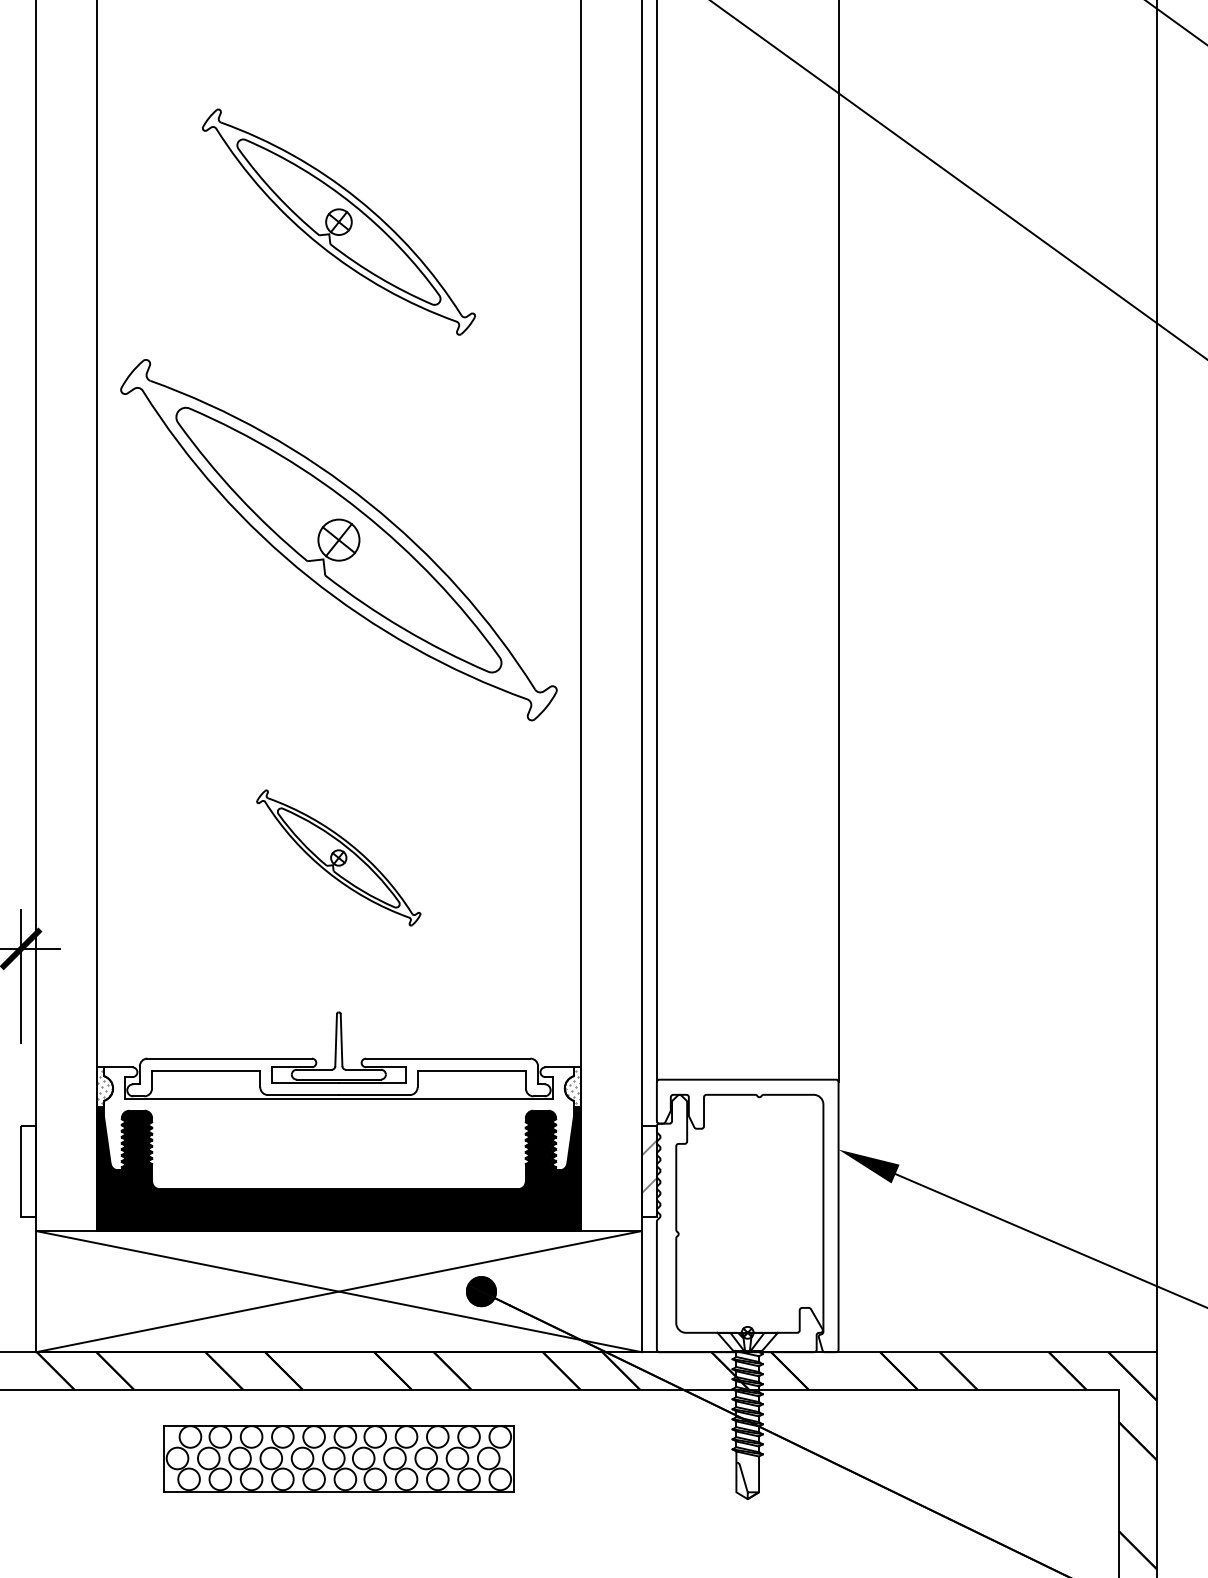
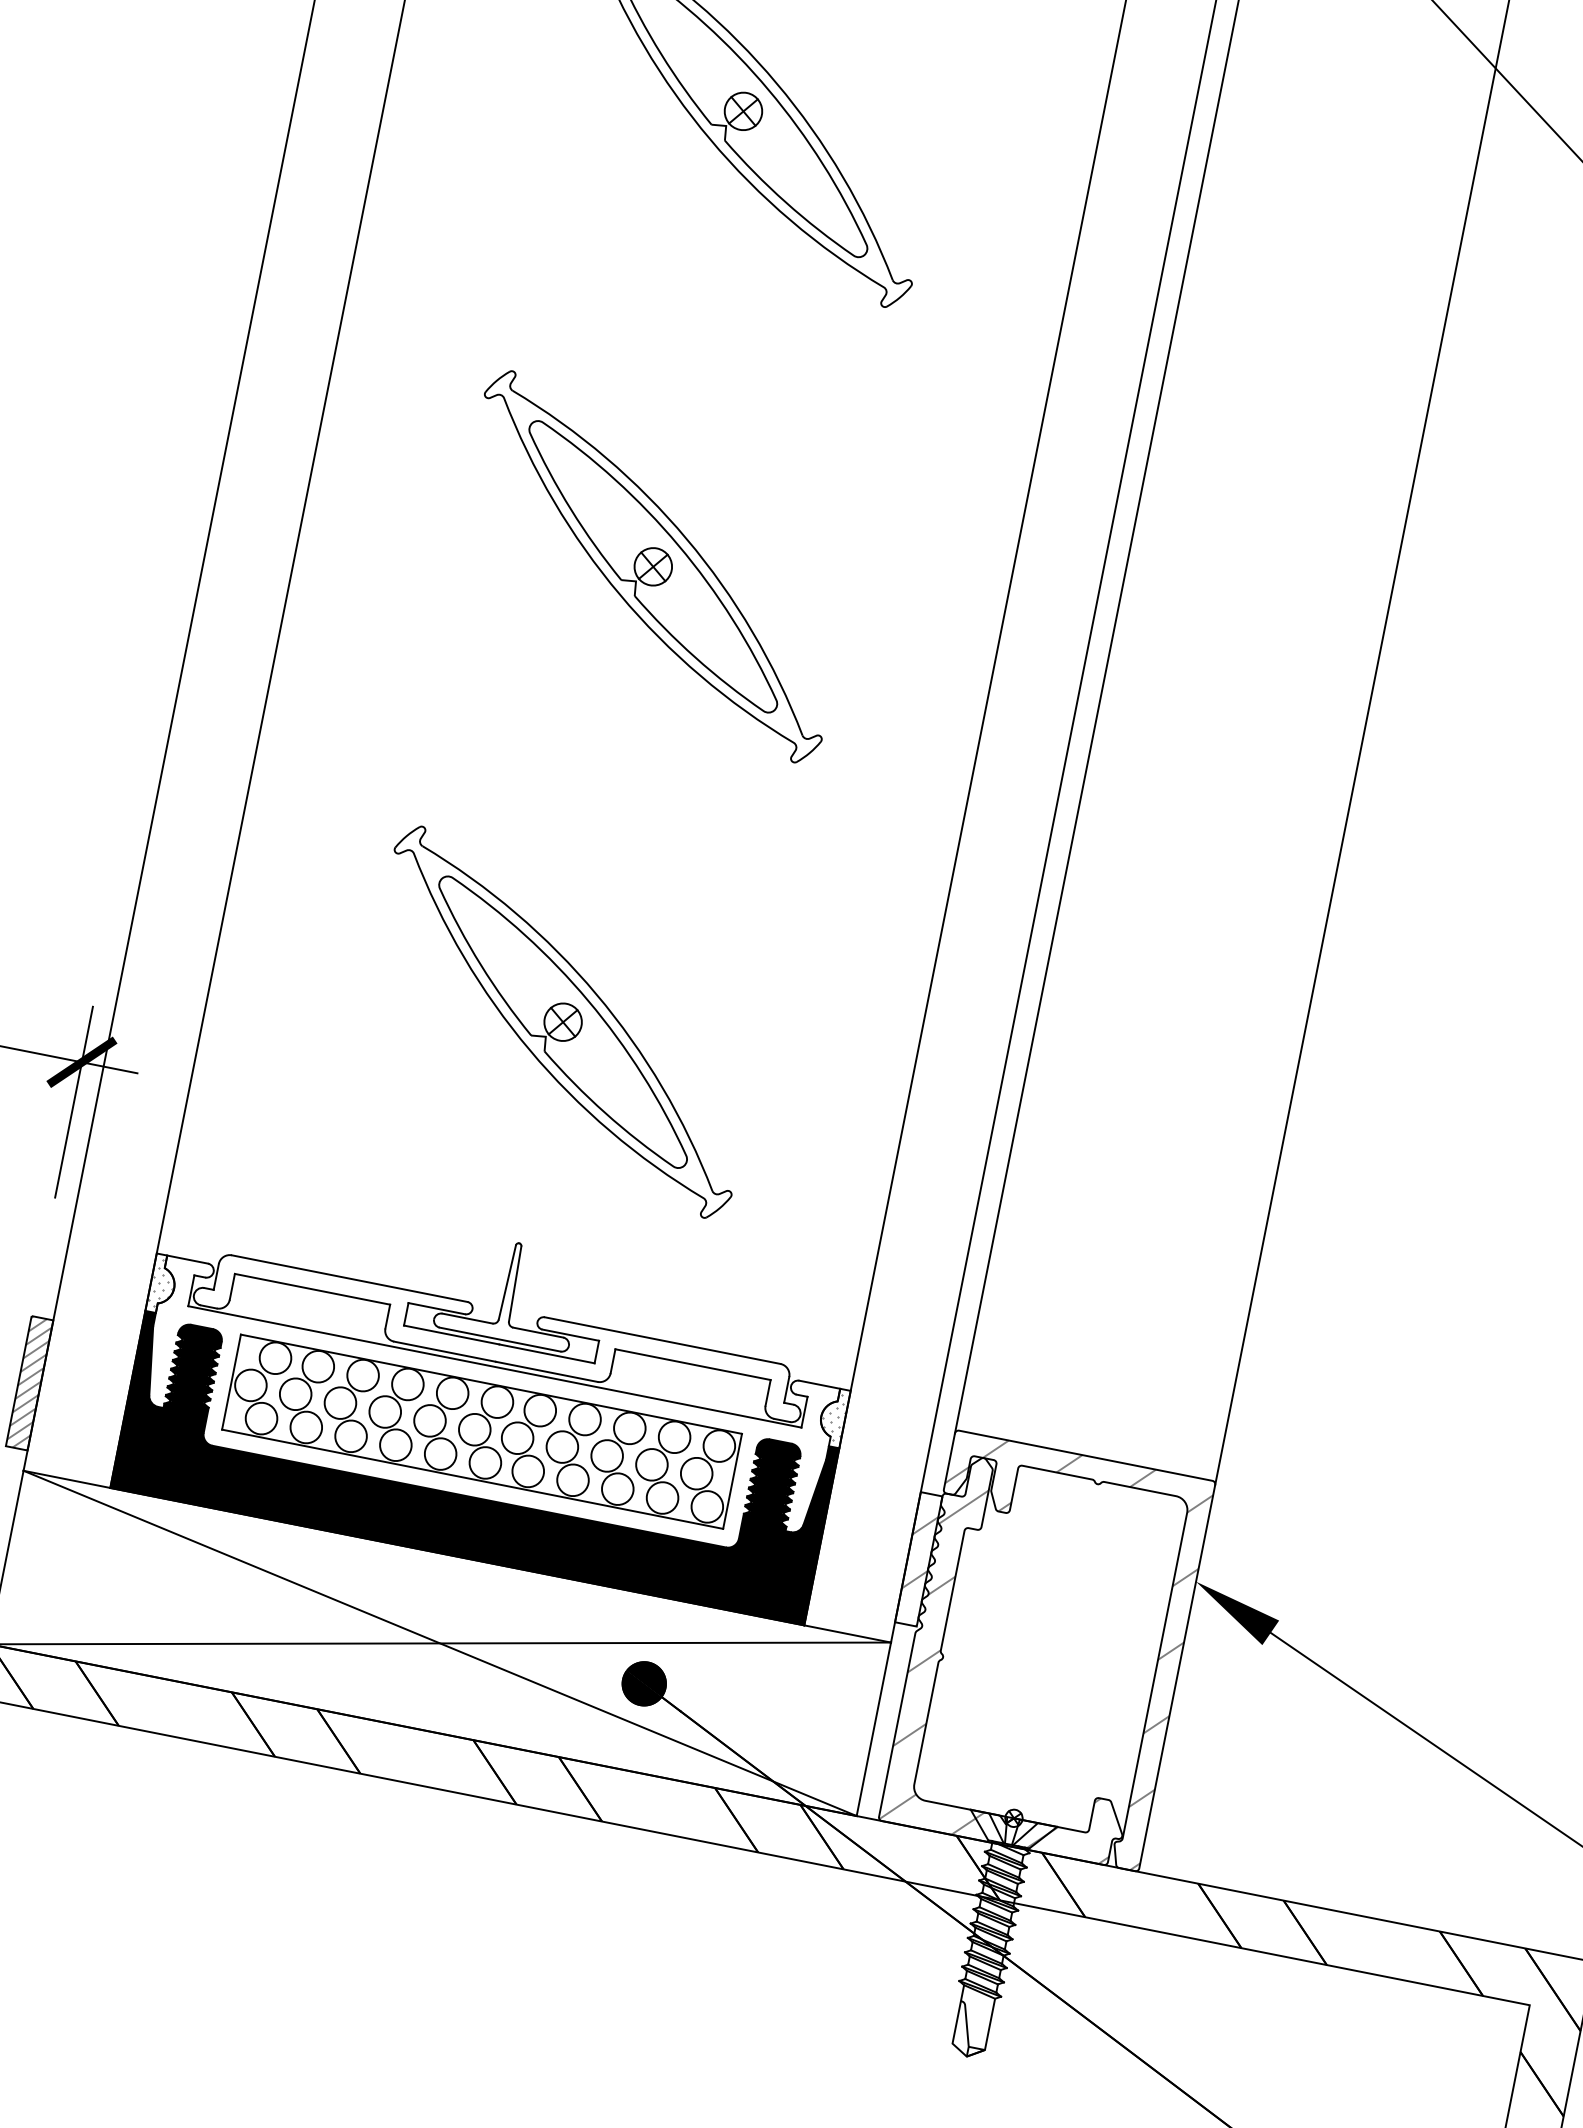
part: (338, 539) -> (652, 565), size x0.62
part: (338, 857) -> (562, 1021), size x1.67
hatch: (28, 1171) -> (29, 1383), added
hatch: (747, 1215) -> (1046, 1650), added
hatch: (736, 1233) -> (1026, 1672), added
part: (338, 1458) -> (481, 1431), moved

